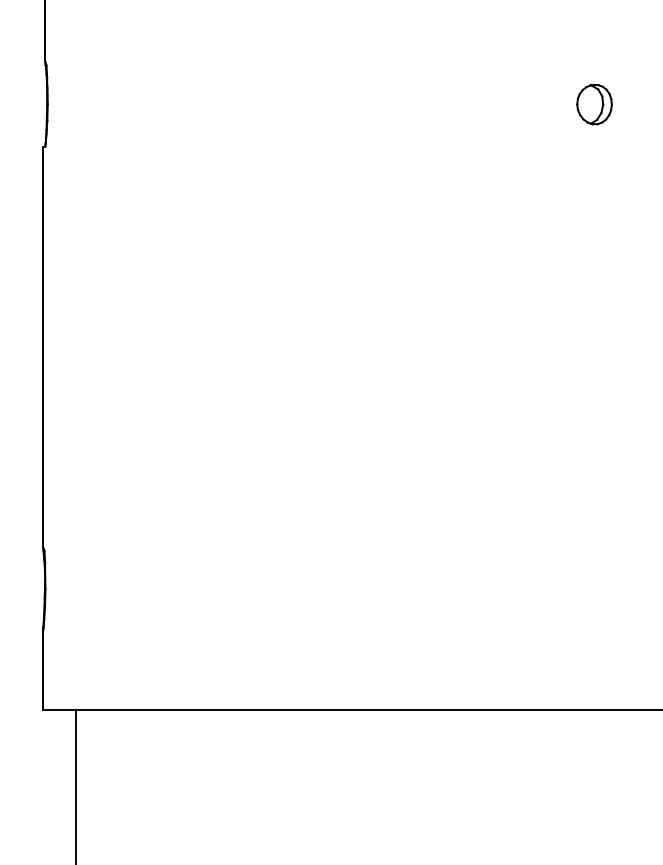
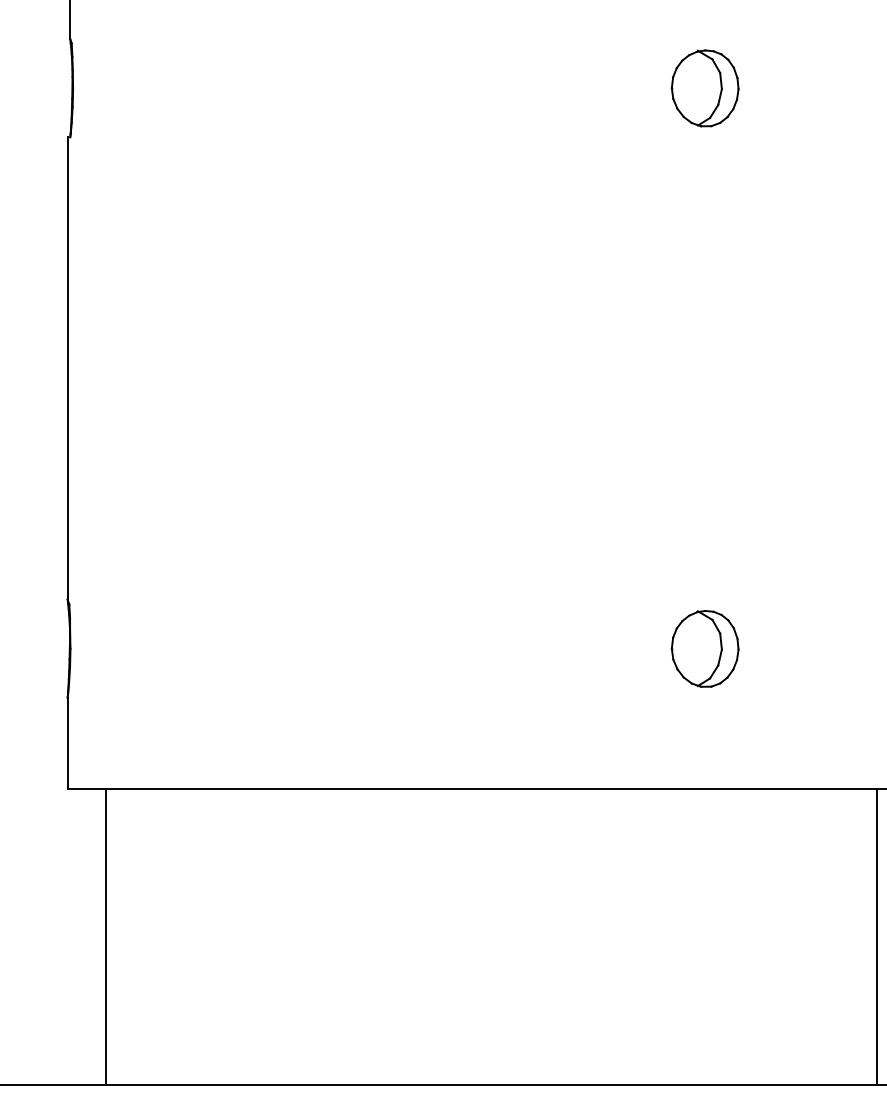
part: (594, 104) -> (704, 88), size x1.67
part: (594, 589) -> (704, 648), added

